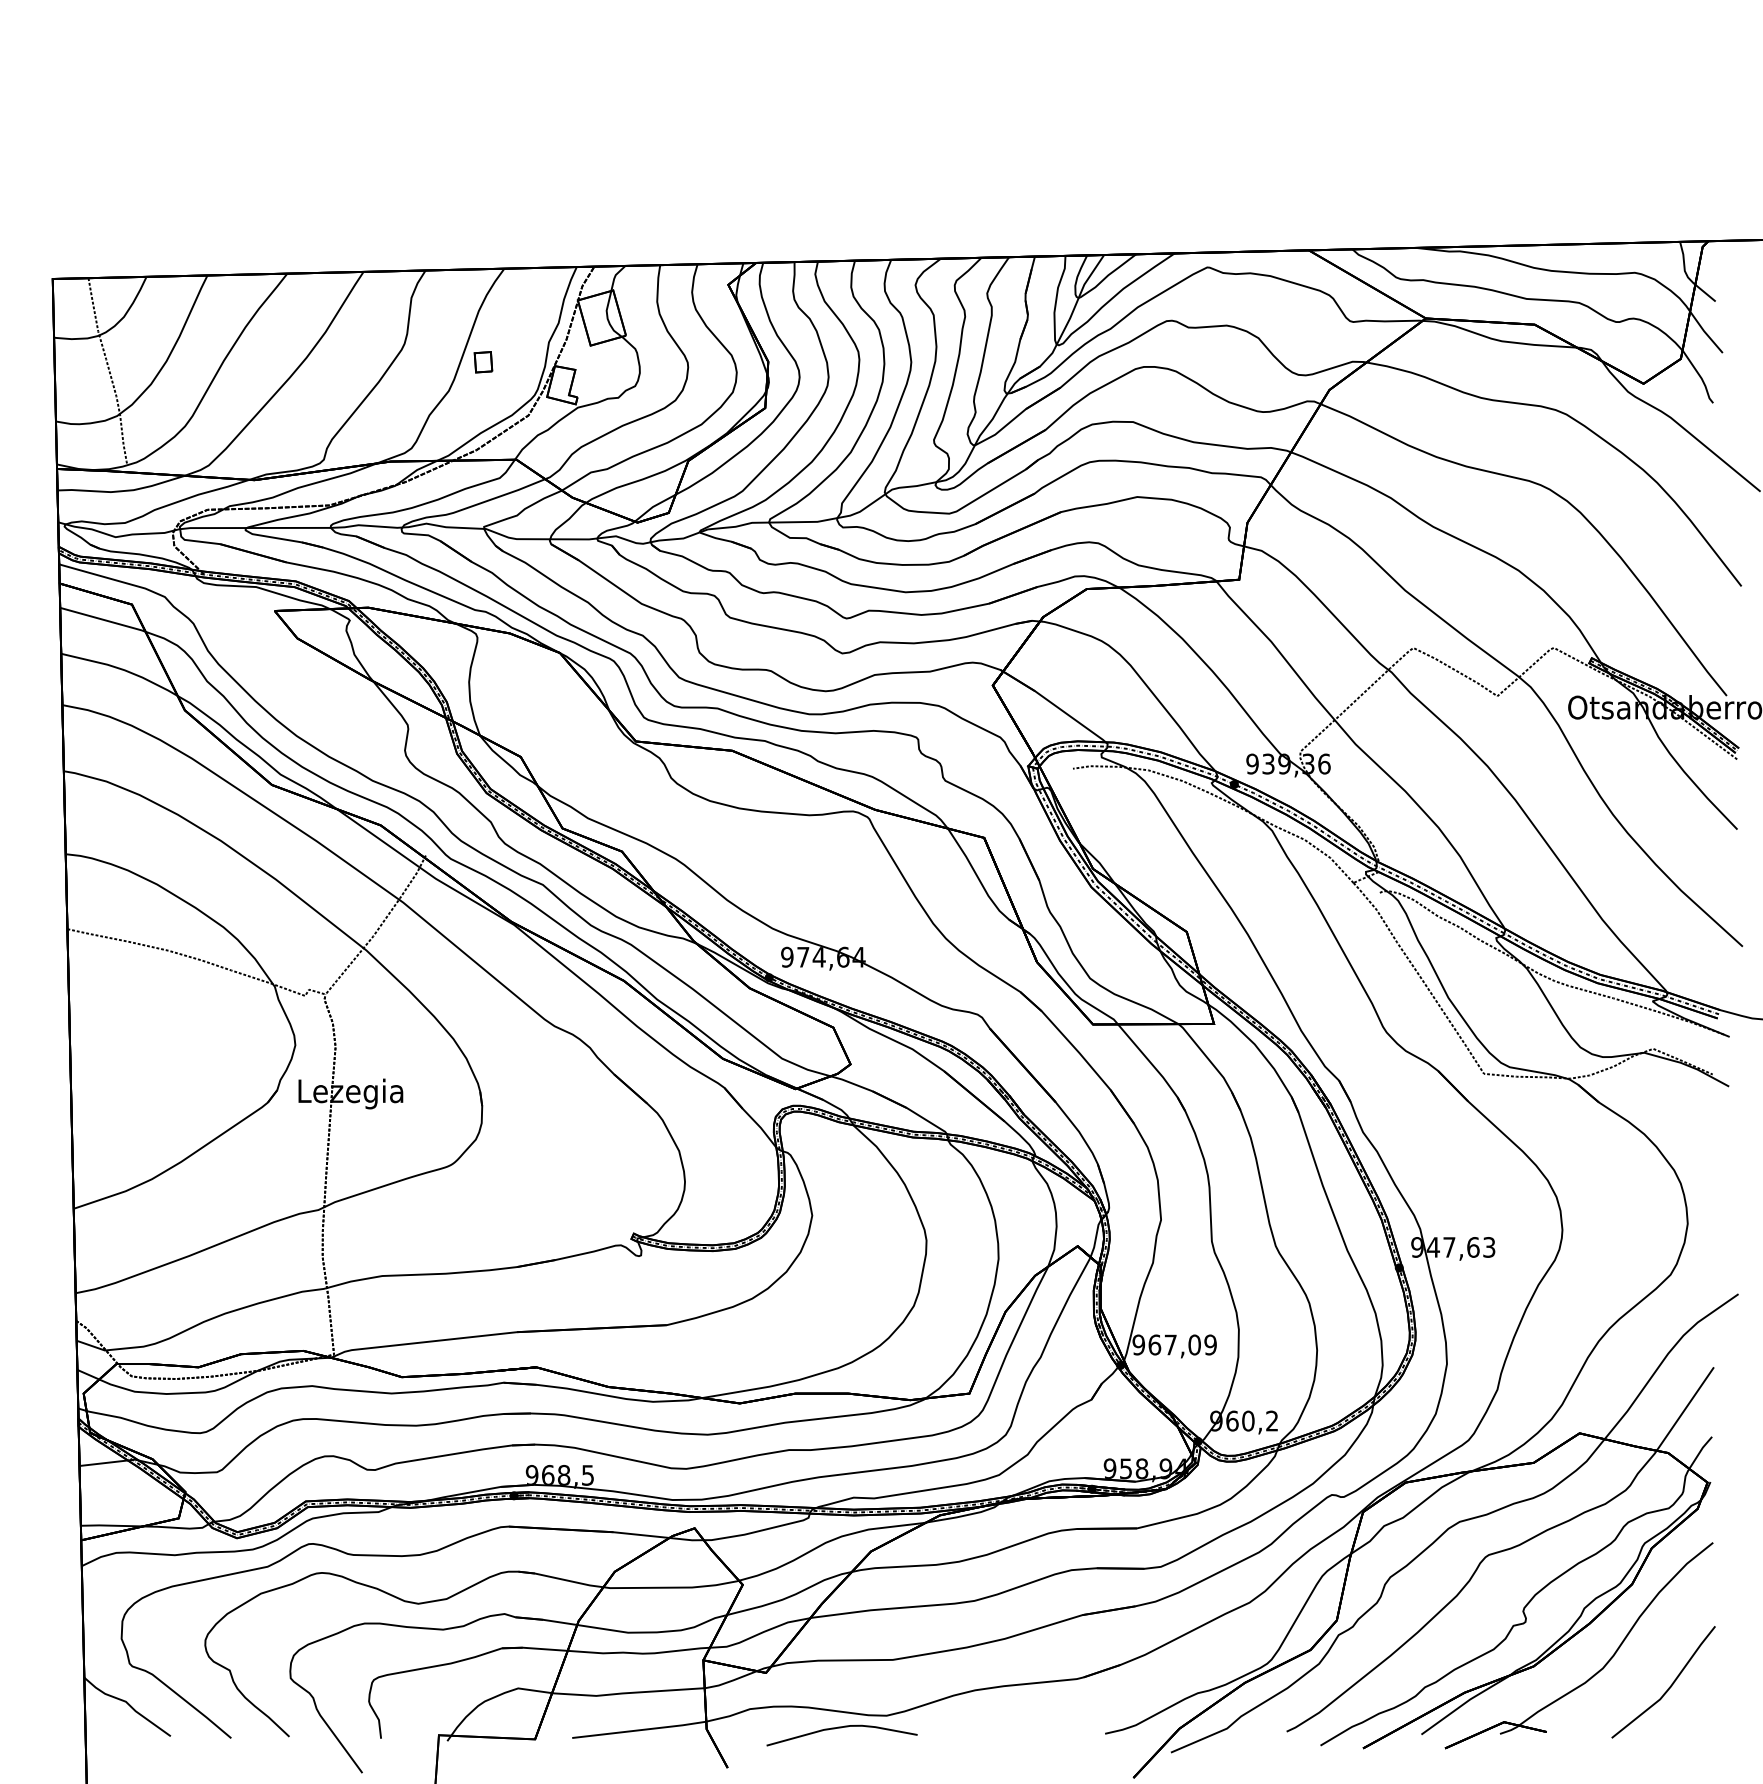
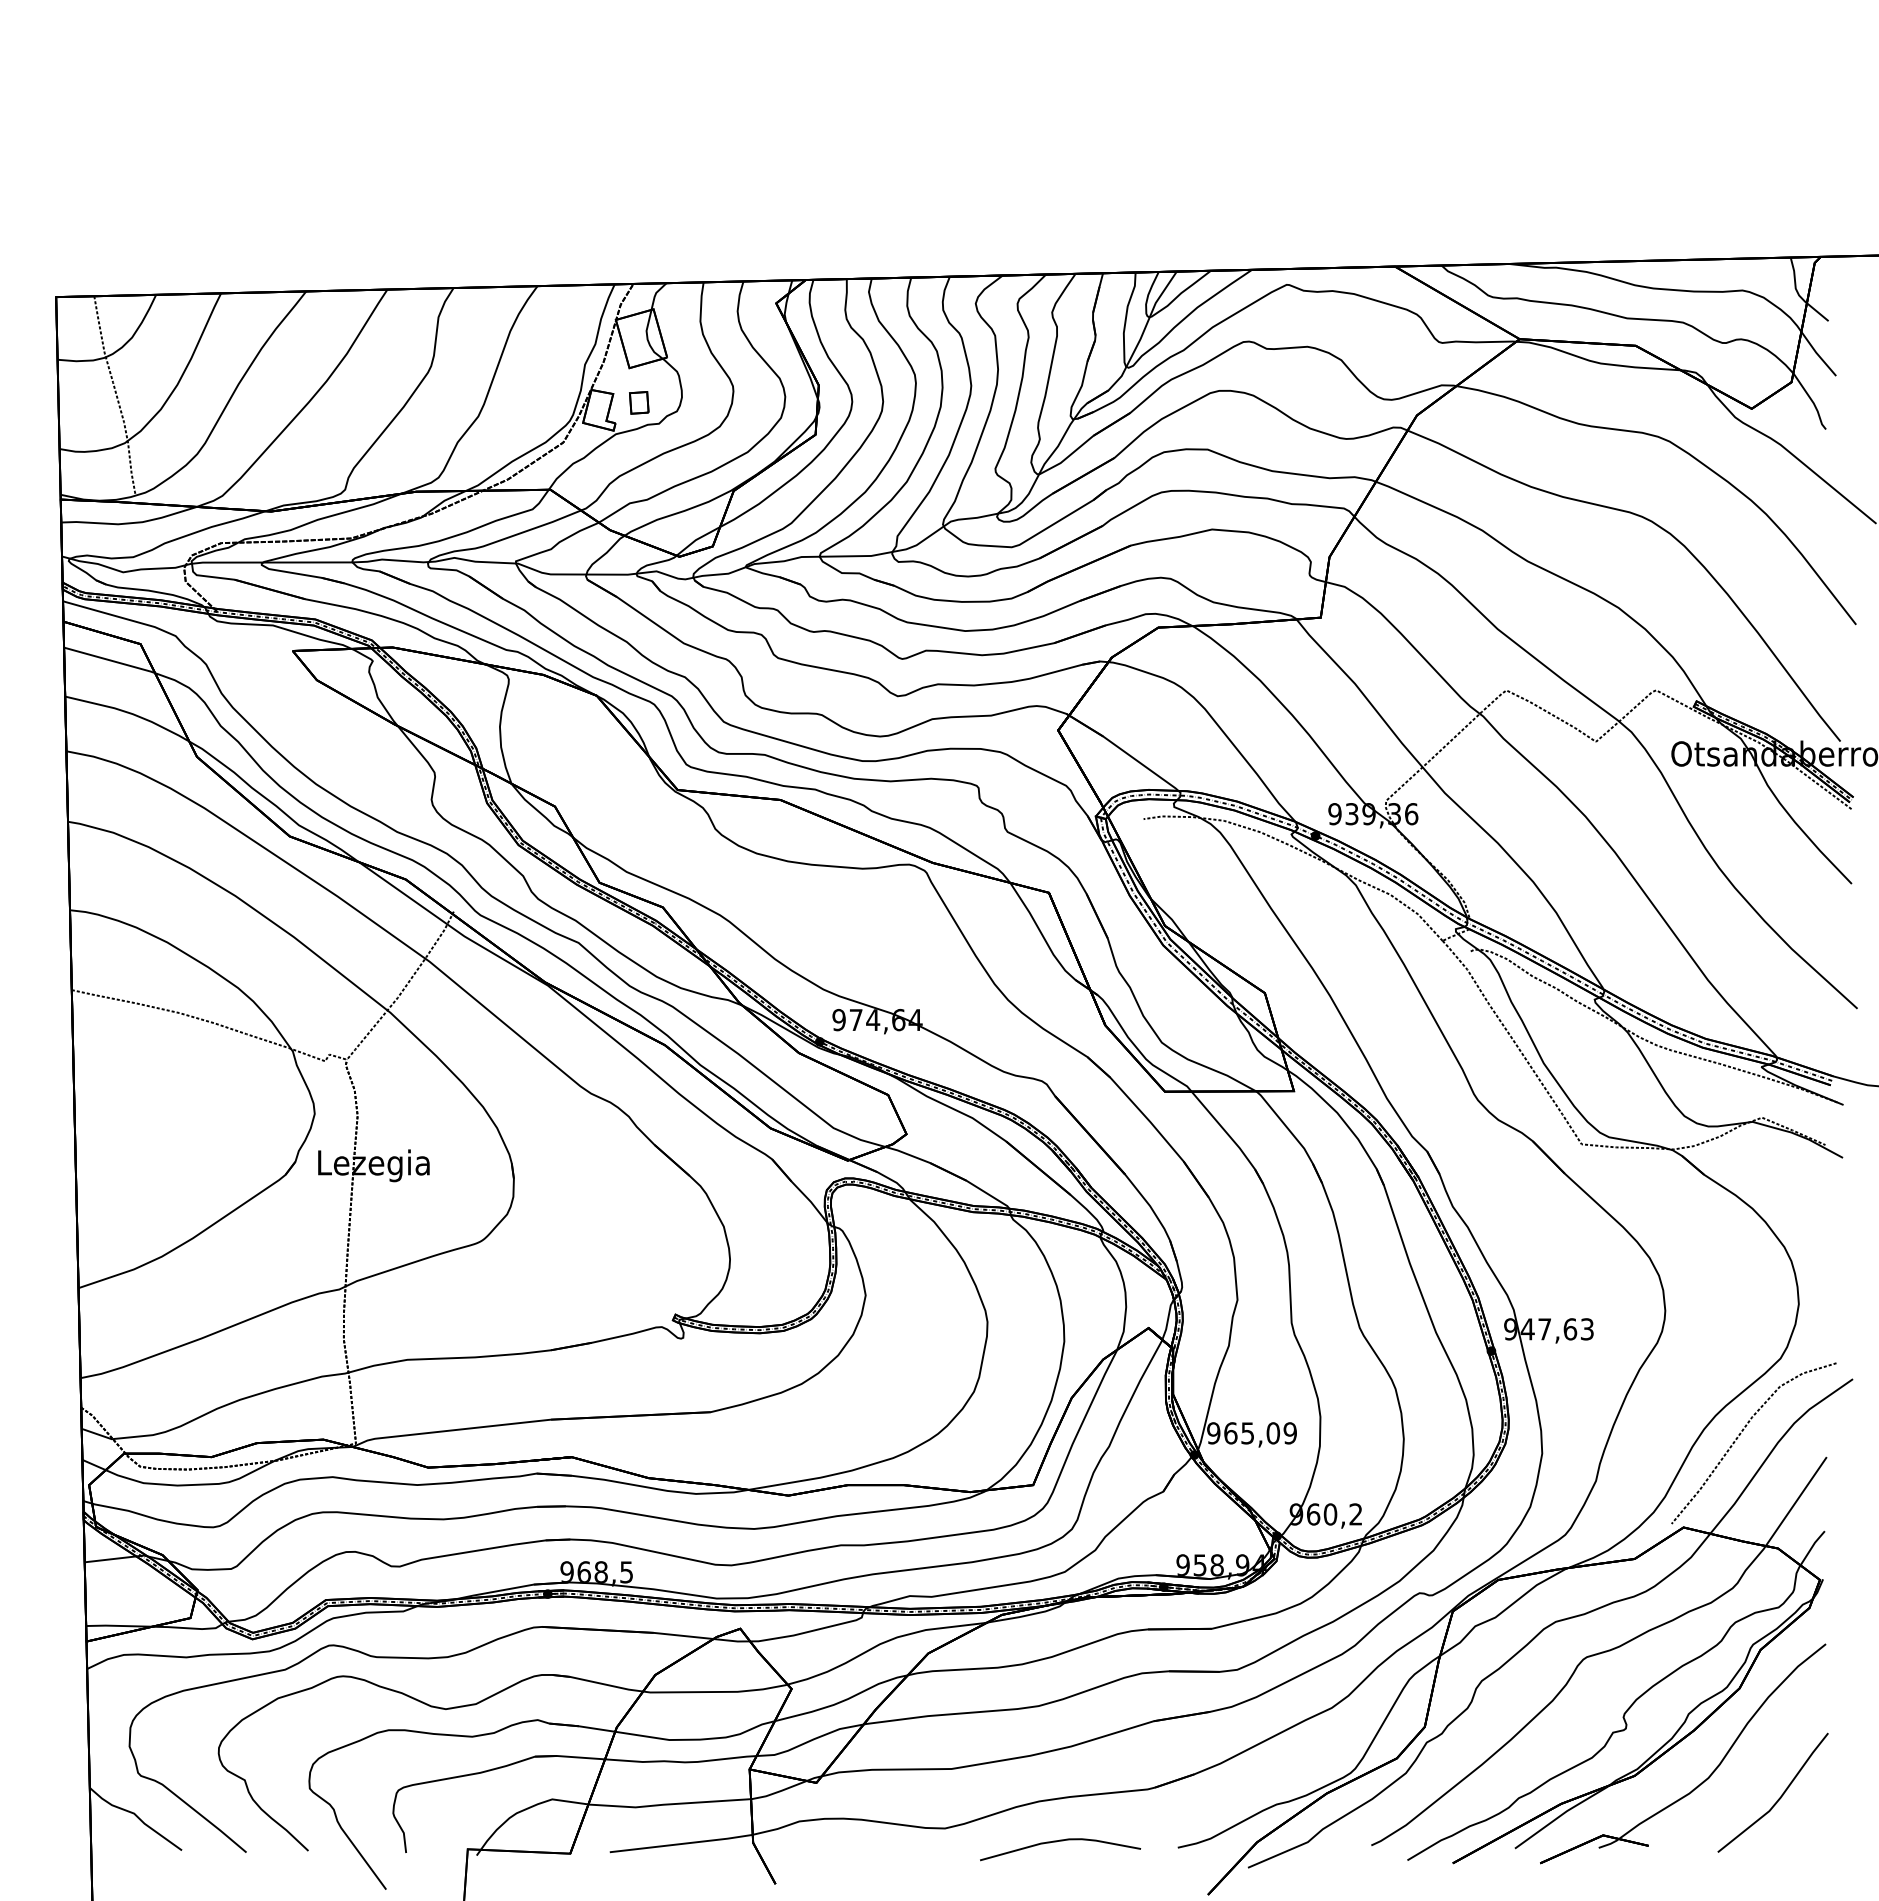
part: (483, 361) -> (639, 402), moved
text: (1170, 1345) -> (1247, 1433), 967,09 -> 965,09
curve: (1632, 1347) -> (1740, 1435), added
curve: (842, 1727) -> (1060, 1841), moved

